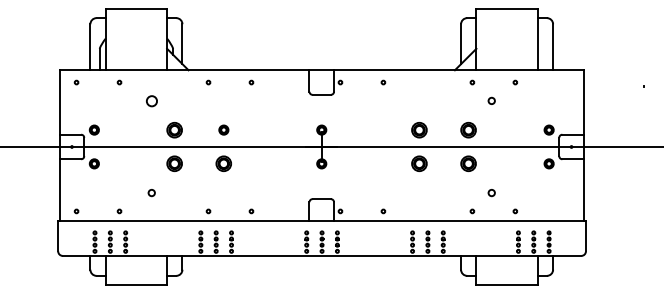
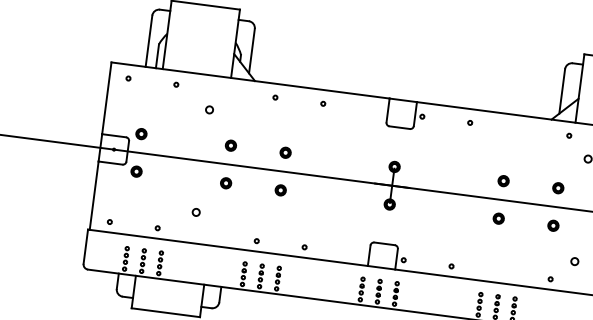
circle: (151, 100) -> (209, 109), size x0.62
part: (174, 129) -> (230, 144), size x0.62
part: (419, 129) -> (503, 180), size x0.62
part: (468, 129) -> (558, 187), size x0.62
part: (174, 163) -> (225, 182), size x0.62
part: (223, 163) -> (280, 189), size x0.62
part: (419, 163) -> (498, 218), size x0.62
part: (468, 163) -> (553, 225), size x0.62

